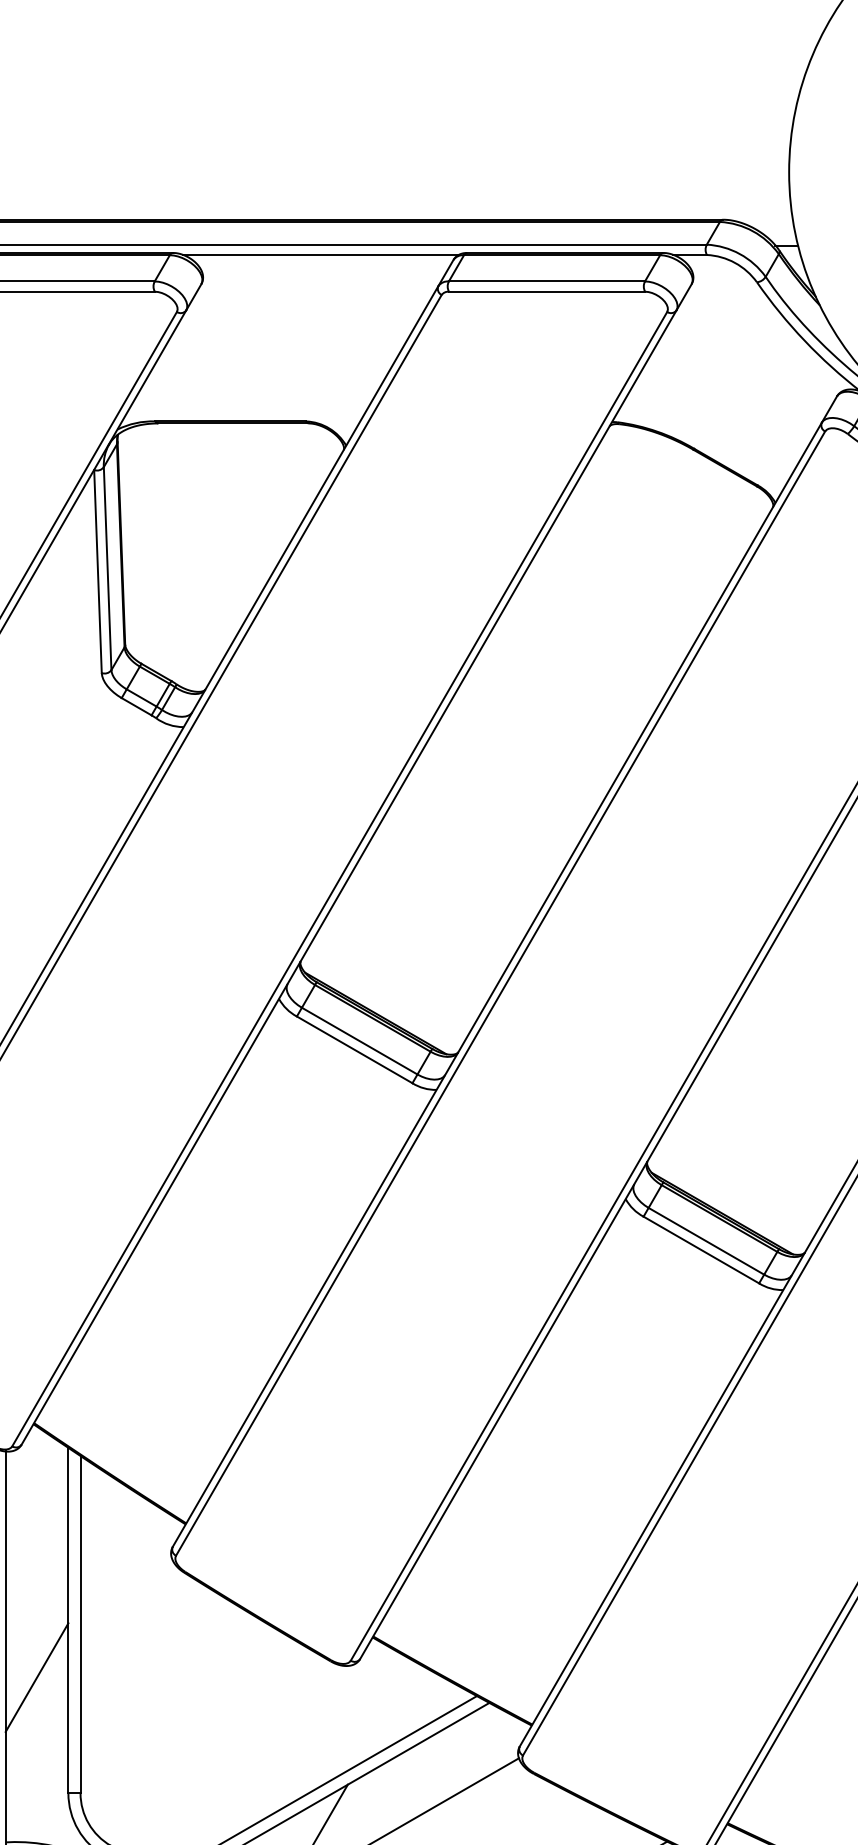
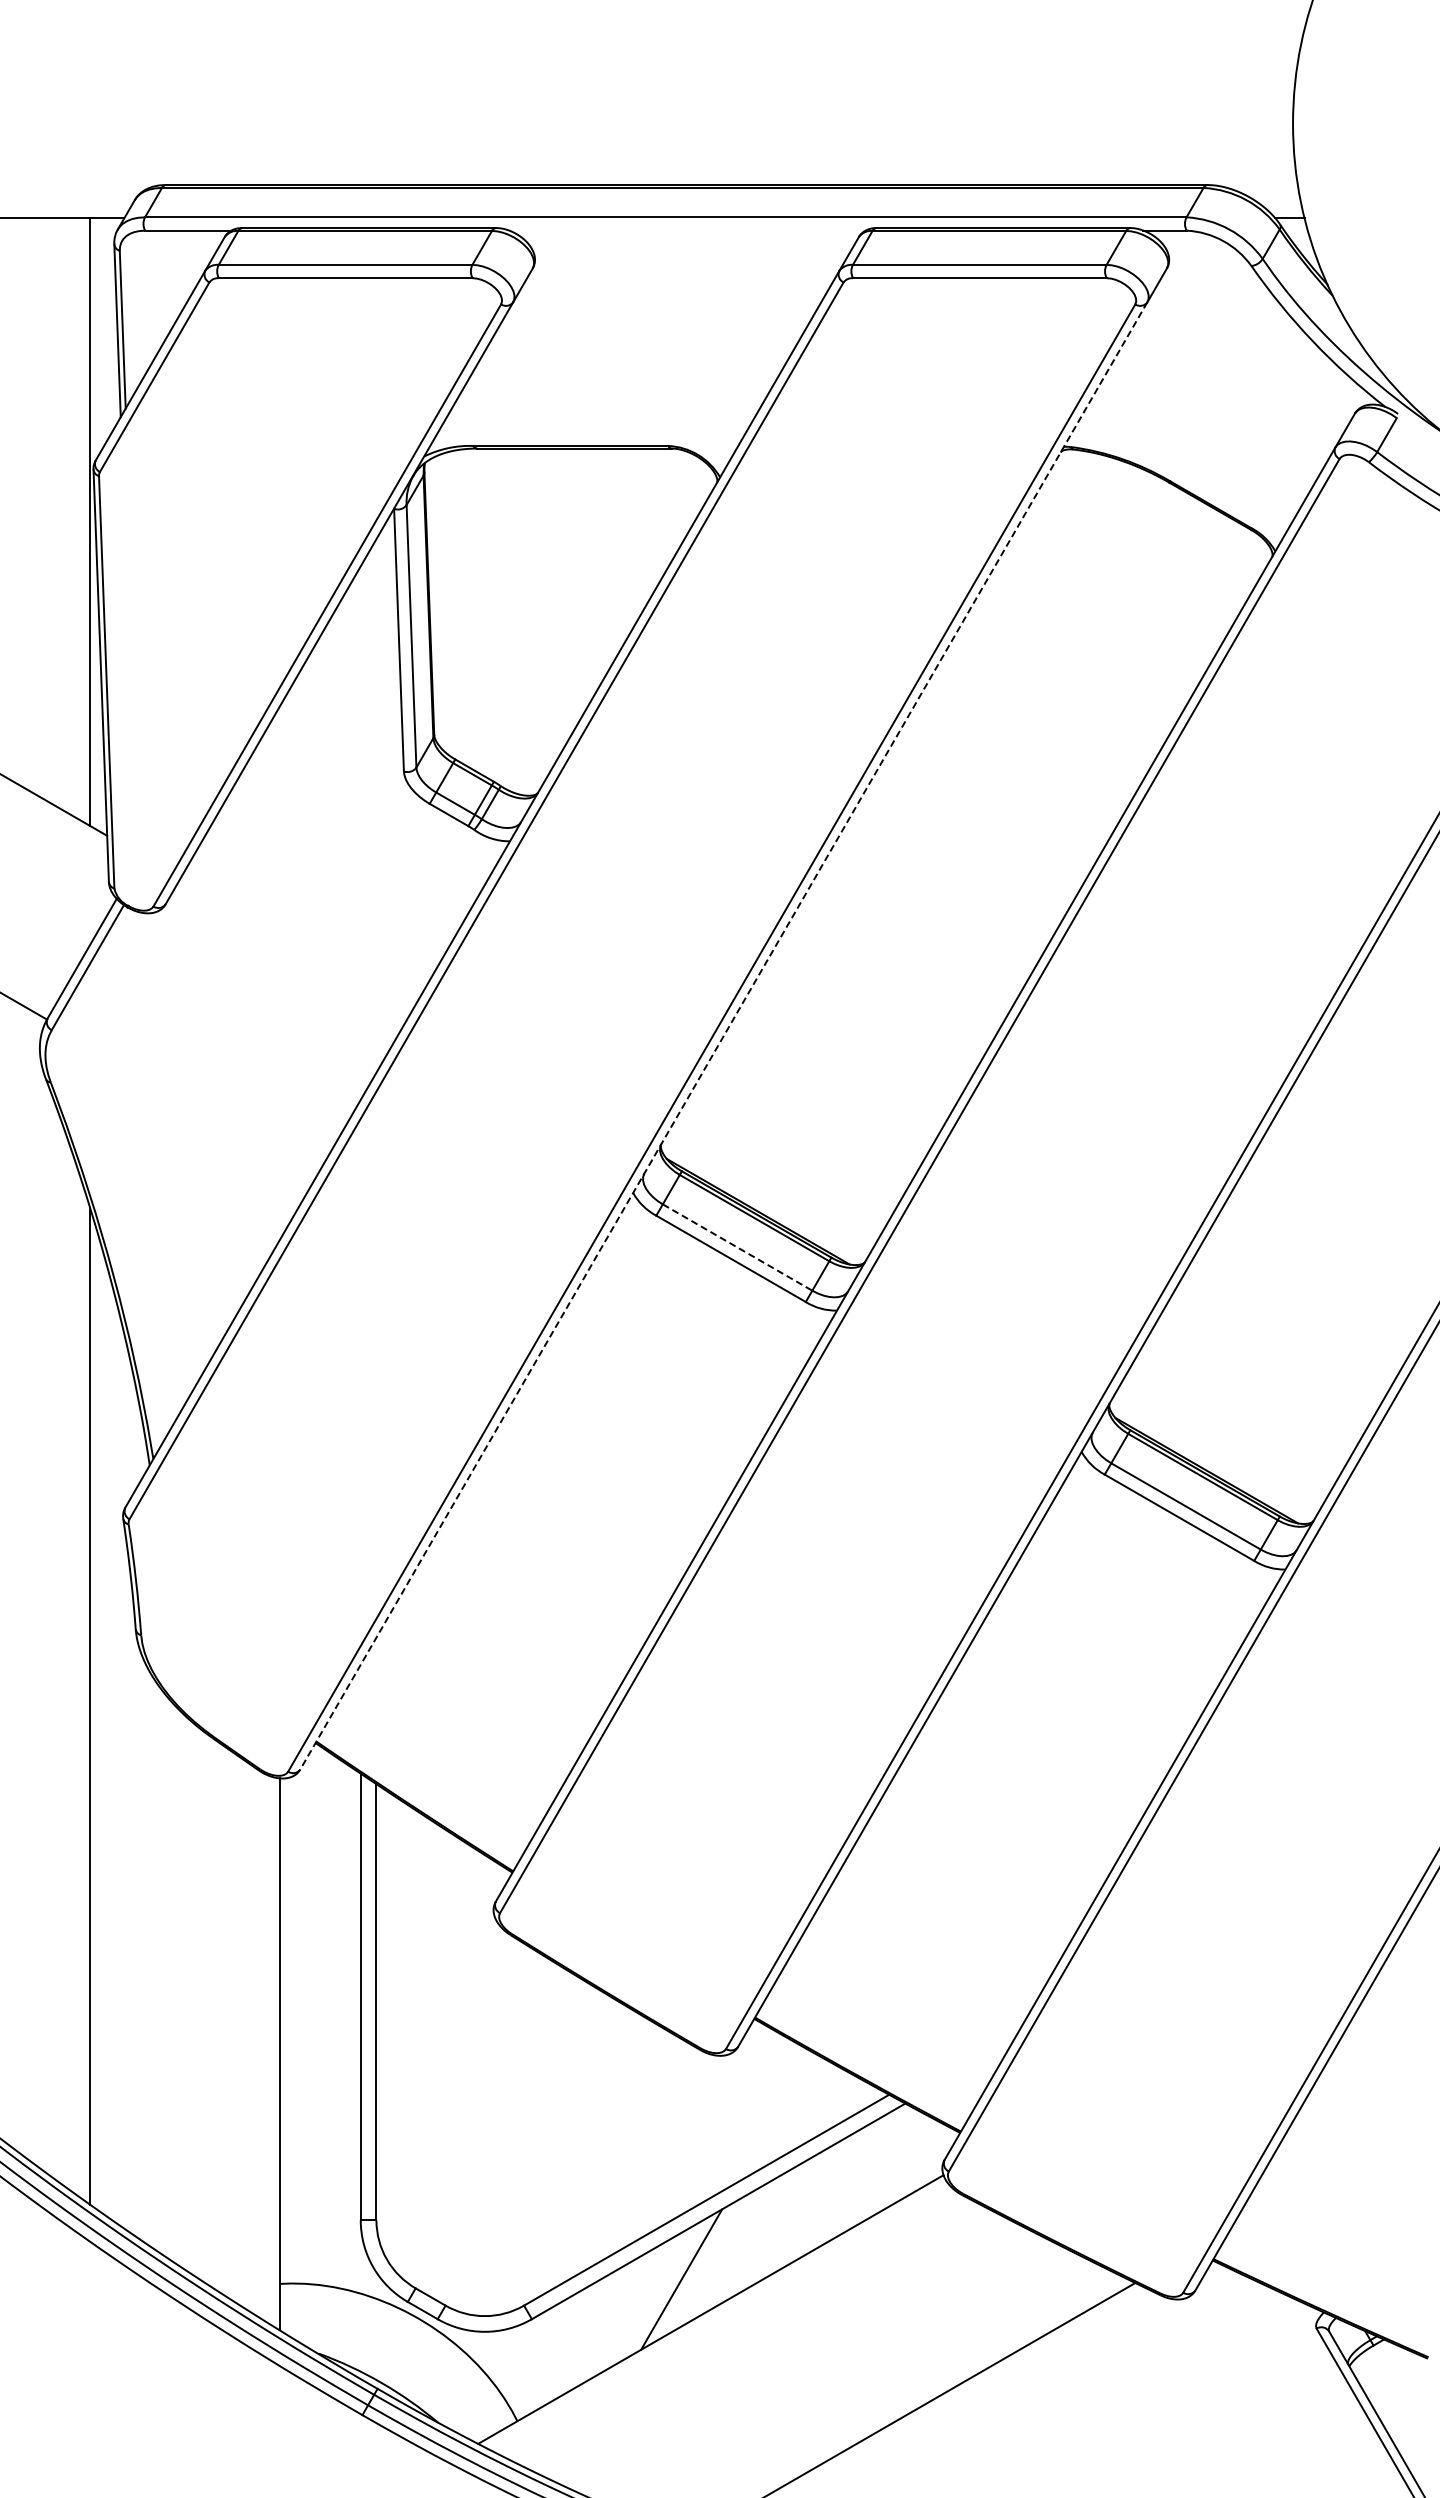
line: (321, 254) -> (687, 230), removed
line: (348, 877) -> (723, 1036), solid -> dashed
line: (360, 1041) -> (738, 1247), solid -> dashed
line: (36, 1677) -> (319, 2070), removed

